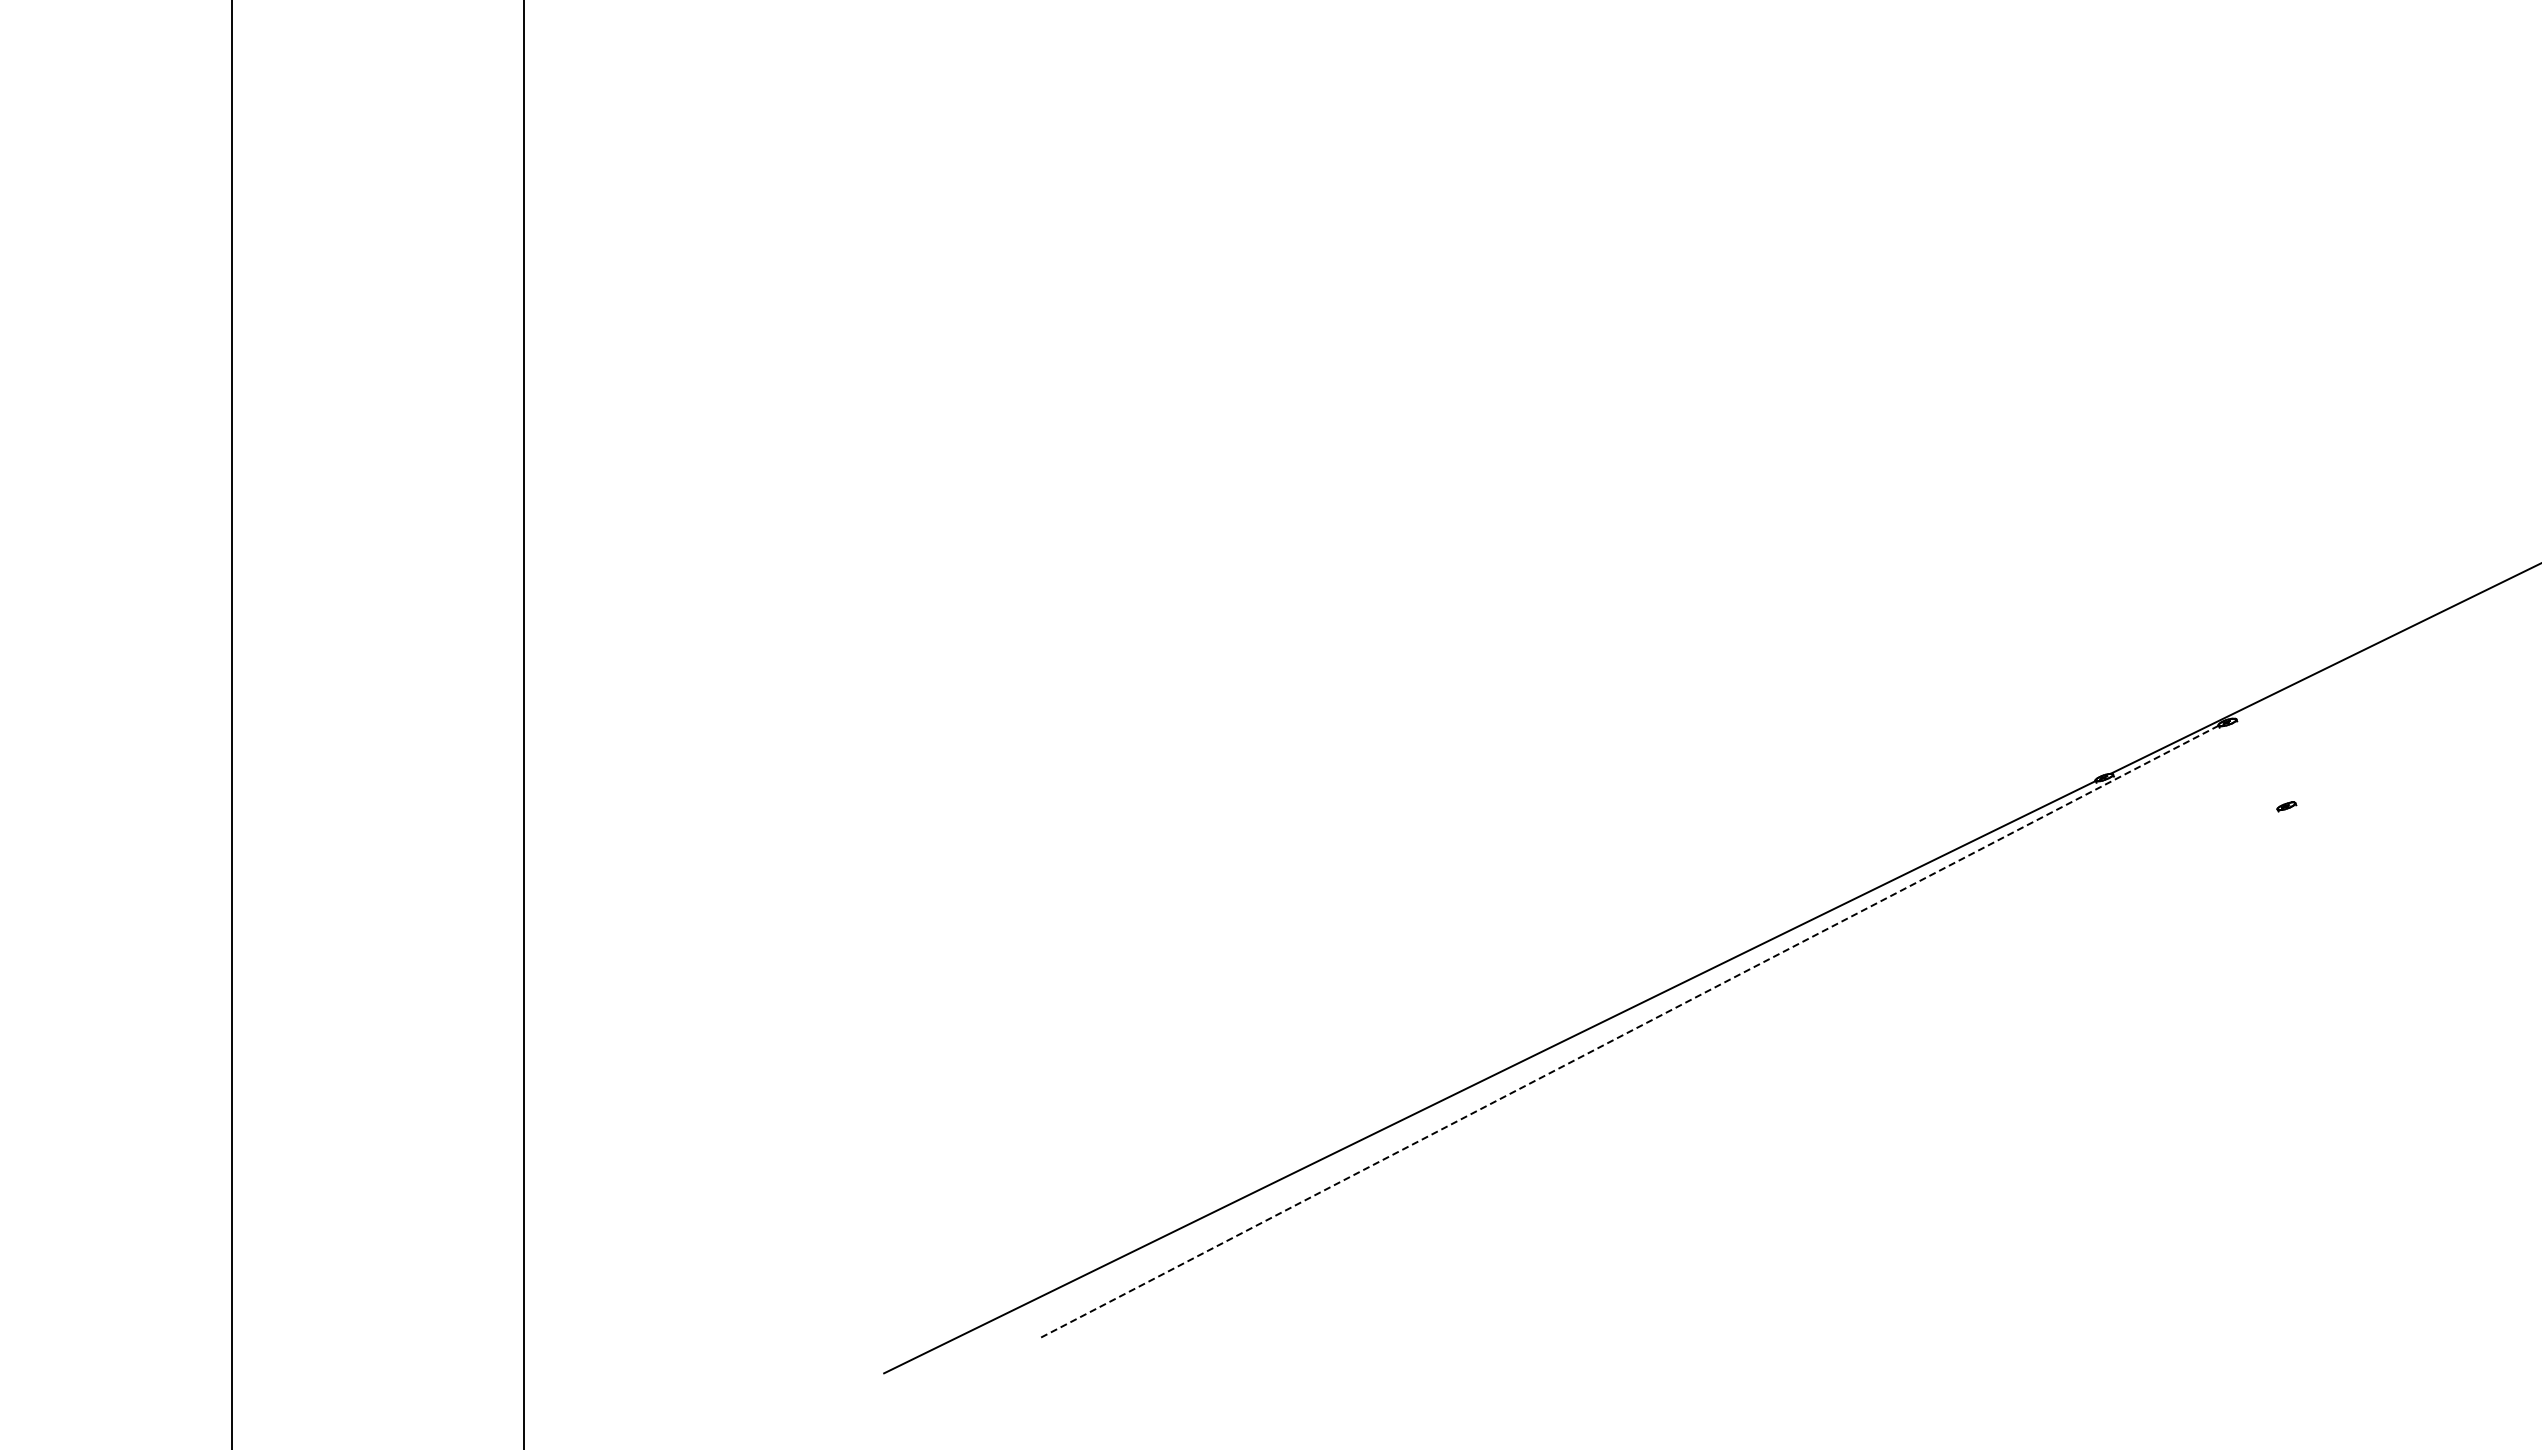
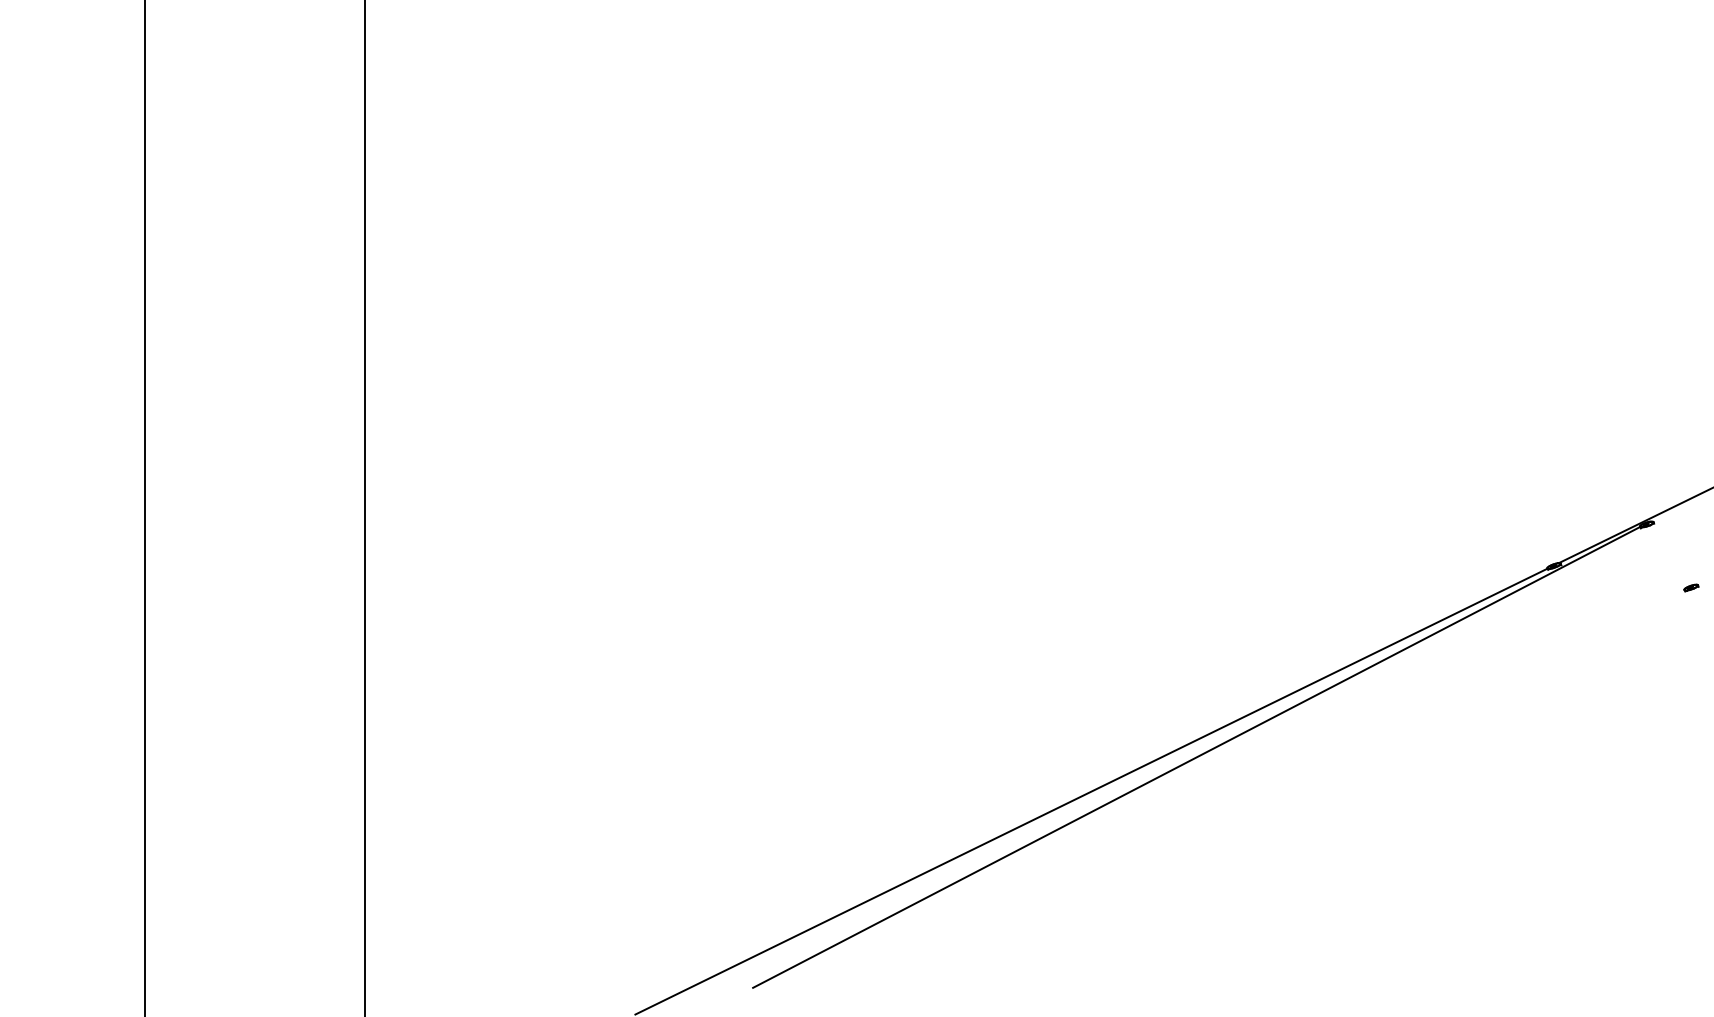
line: (1629, 1031) -> (1196, 757), dashed -> solid

